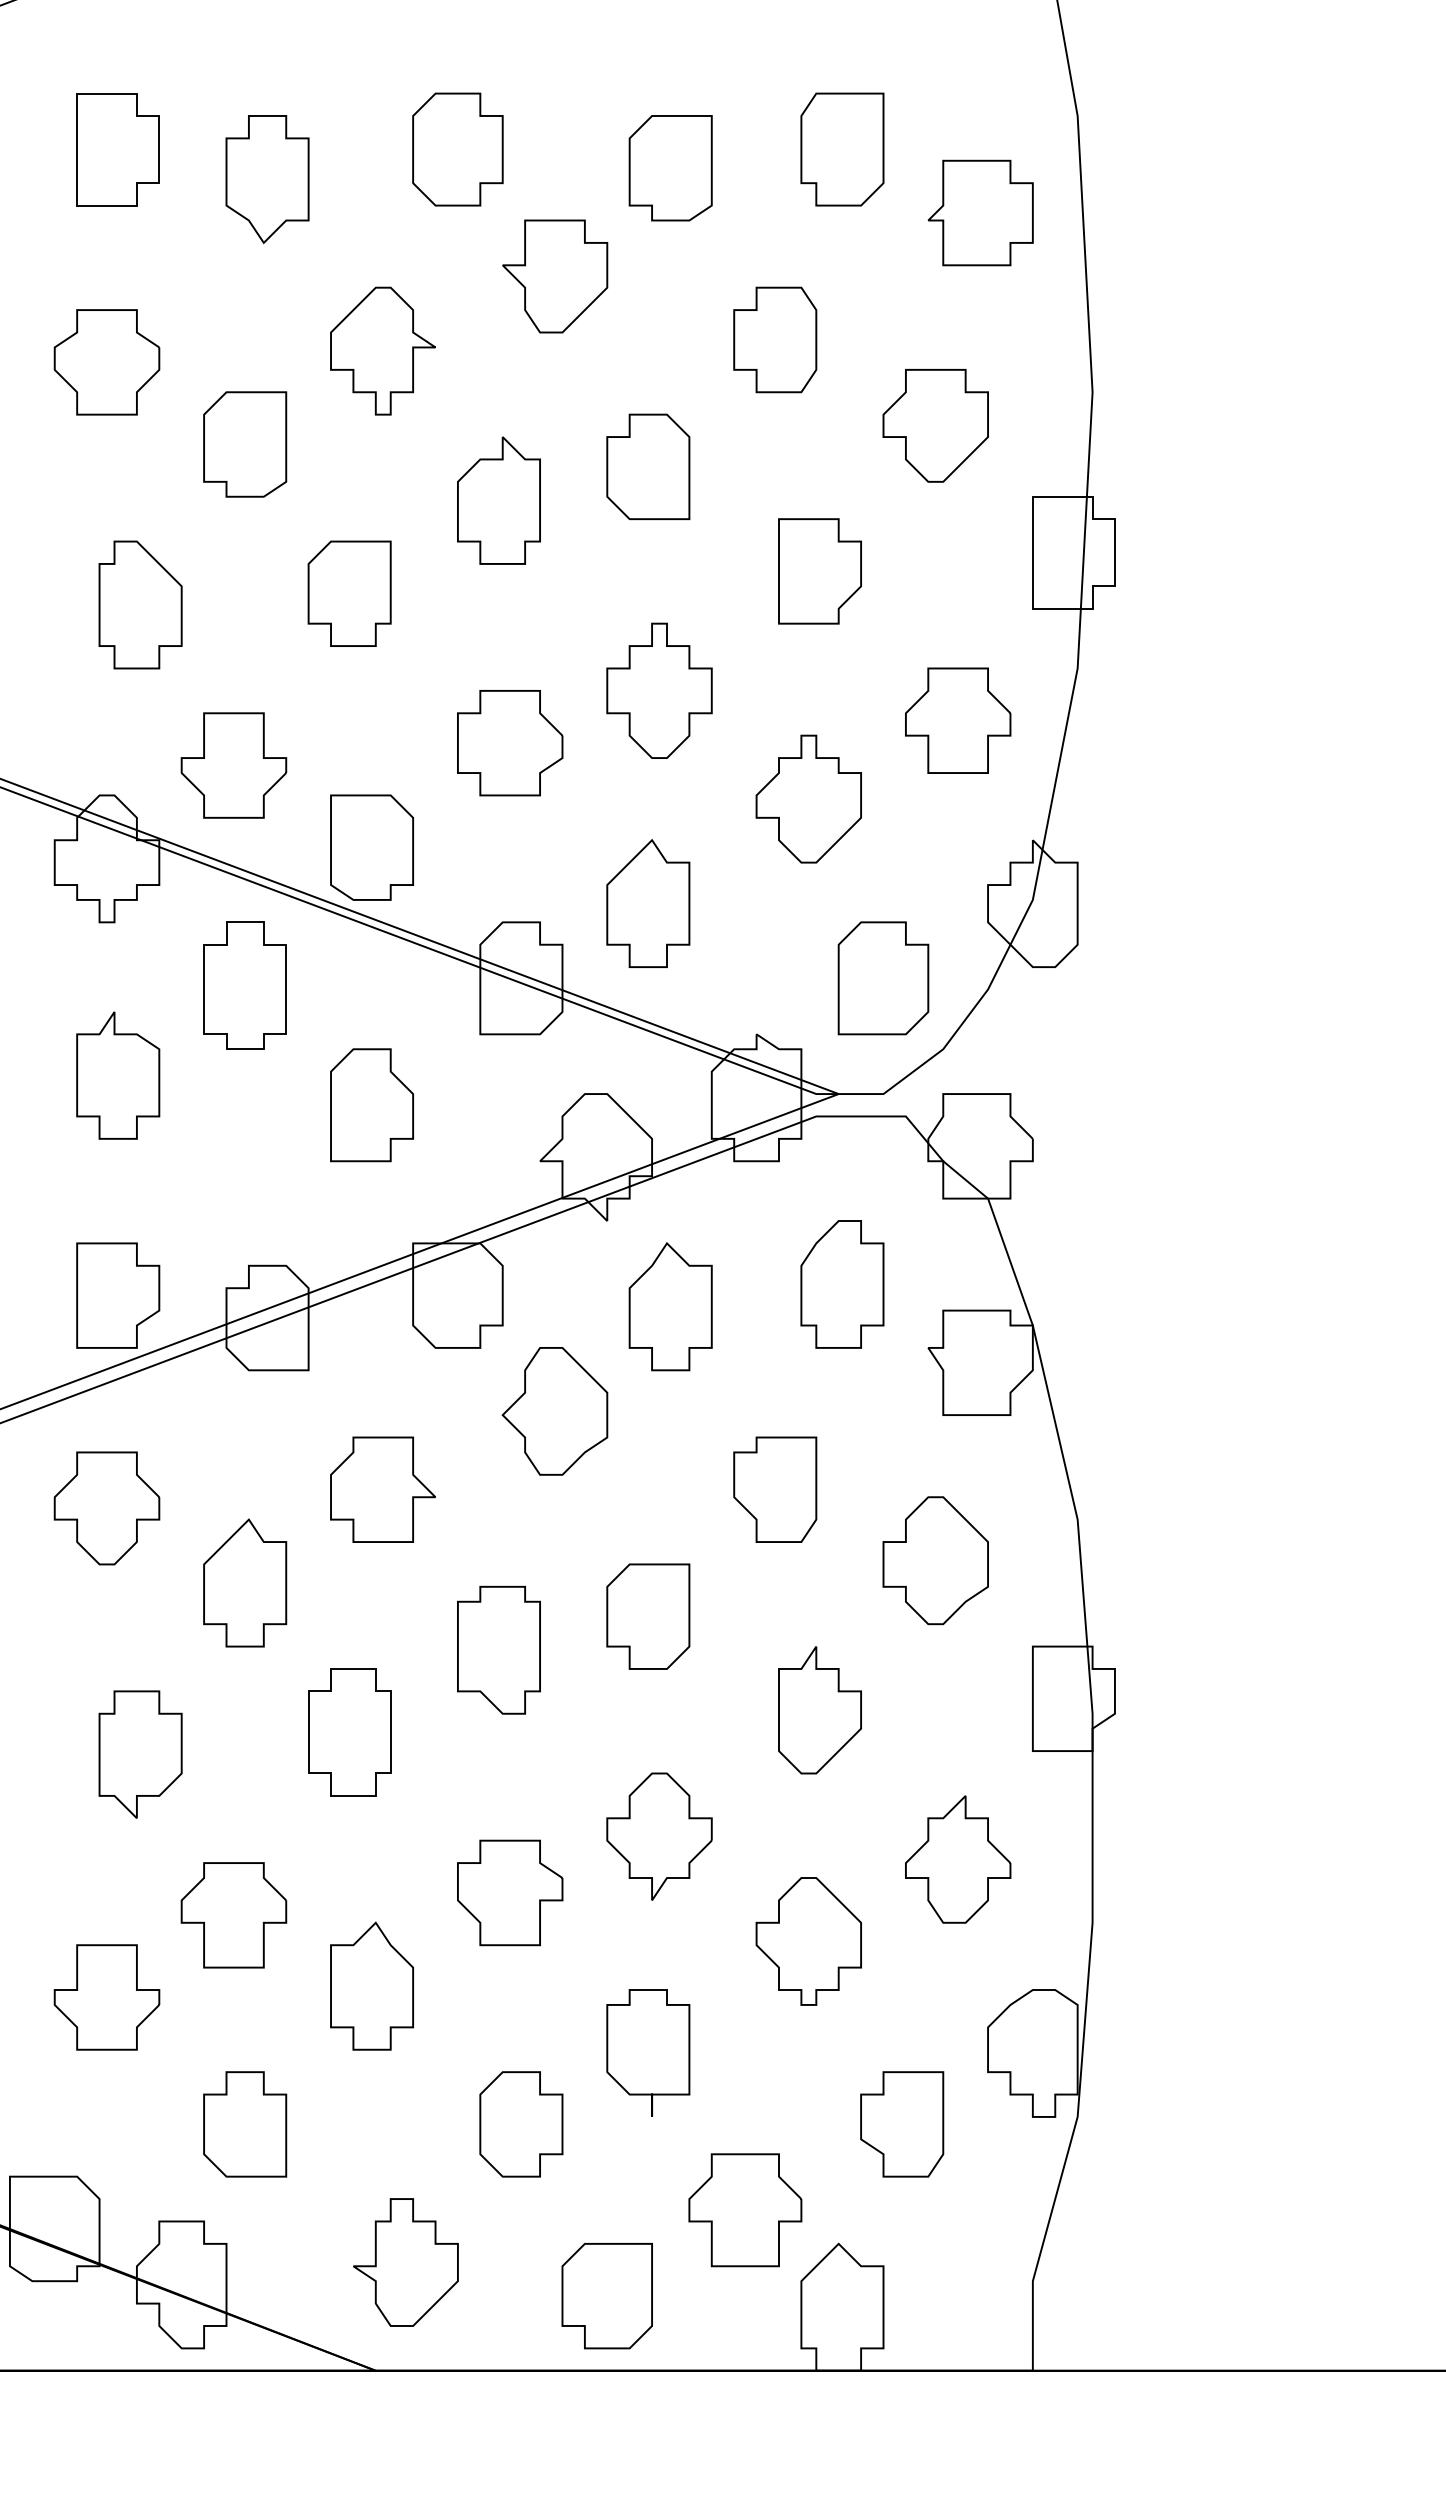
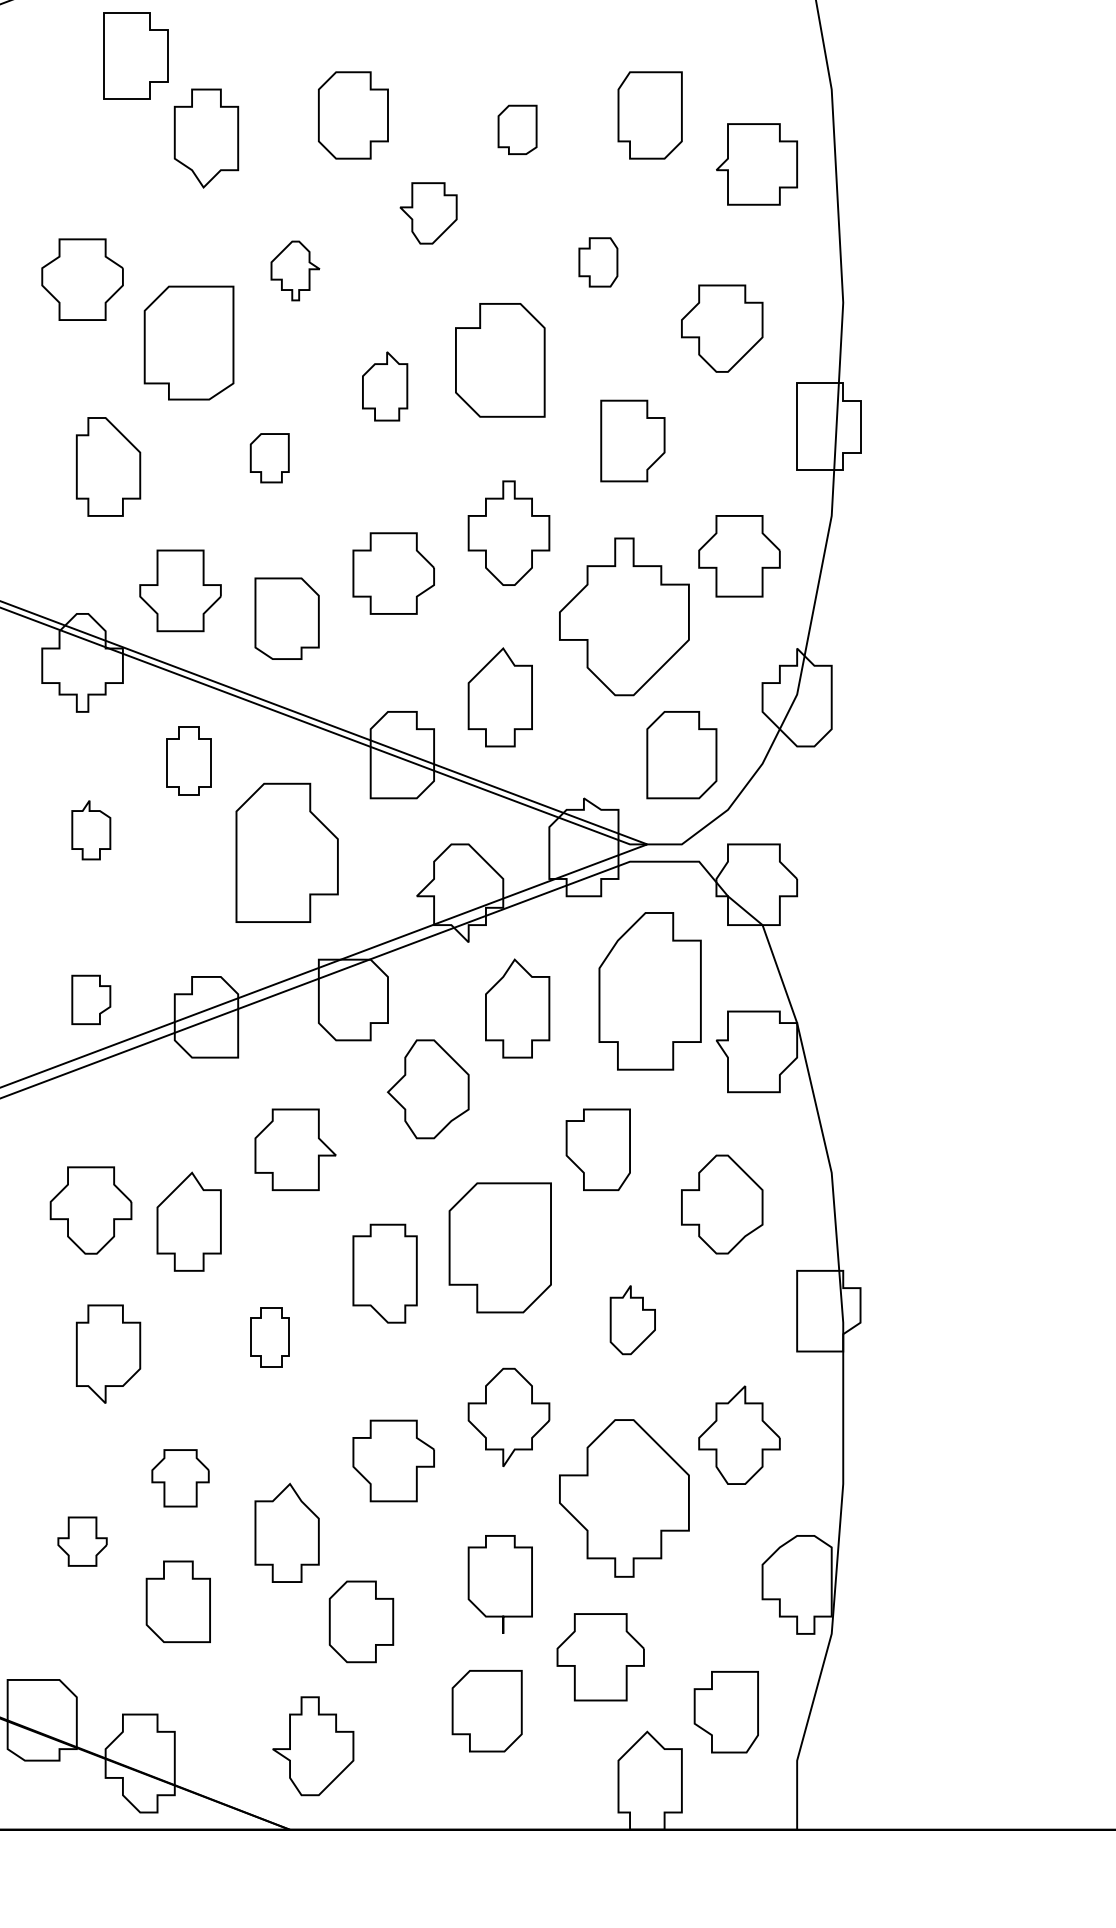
part: (117, 149) -> (135, 55), moved
part: (670, 168) -> (517, 130), size x0.6
part: (555, 276) -> (428, 213), size x0.7
part: (775, 339) -> (598, 262), size x0.6
part: (382, 350) -> (295, 270), size x0.6
part: (245, 444) -> (189, 343), size x1.4
part: (648, 466) -> (500, 360), size x1.4
part: (498, 500) -> (384, 386), size x0.7
part: (349, 593) -> (269, 458), size x0.6
part: (808, 798) -> (623, 616), size x1.6
part: (371, 847) -> (286, 618), moved
part: (244, 985) -> (188, 760), size x0.7
part: (118, 1075) -> (91, 830), size x0.6
part: (371, 1105) -> (286, 853), size x1.6
part: (842, 1284) -> (650, 991), size x1.6
part: (118, 1295) -> (91, 999), size x0.6
part: (106, 1508) -> (90, 1210), moved
part: (648, 1616) -> (500, 1247), size x1.6
part: (819, 1710) -> (632, 1320), size x0.7
part: (349, 1732) -> (269, 1337), size x0.6
part: (233, 1915) -> (180, 1478), size x0.7
part: (808, 1941) -> (623, 1498), size x1.6
part: (106, 1997) -> (82, 1541), size x0.6
part: (245, 2124) -> (178, 1601), moved
part: (521, 2124) -> (361, 1621), moved
part: (902, 2124) -> (726, 1712), moved
part: (745, 2210) -> (600, 1657), moved
part: (606, 2296) -> (486, 1711), moved

